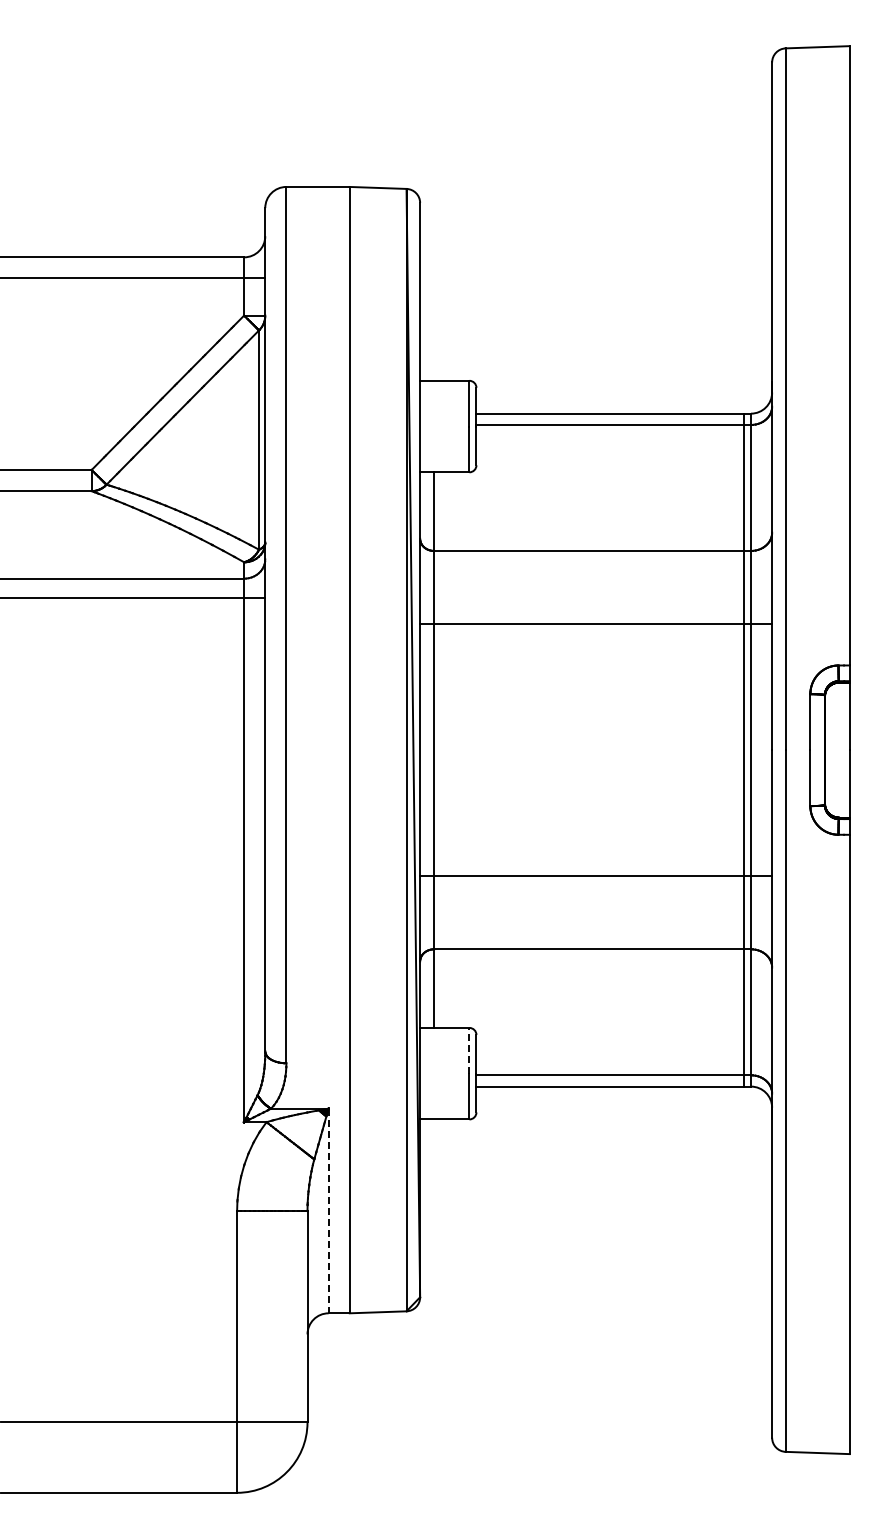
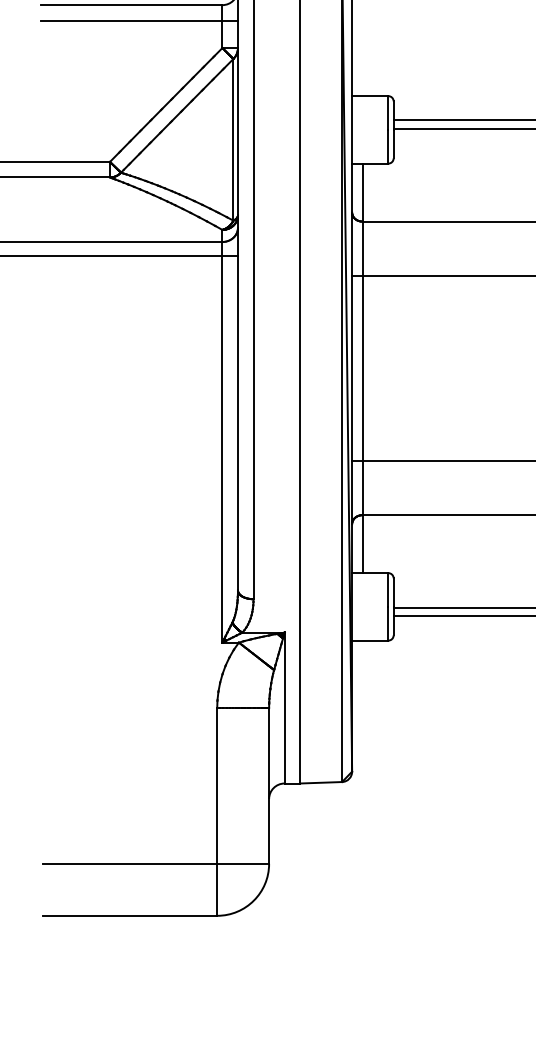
line: (469, 1050) -> (388, 589), dashed -> solid
line: (328, 1211) -> (284, 708), dashed -> solid

